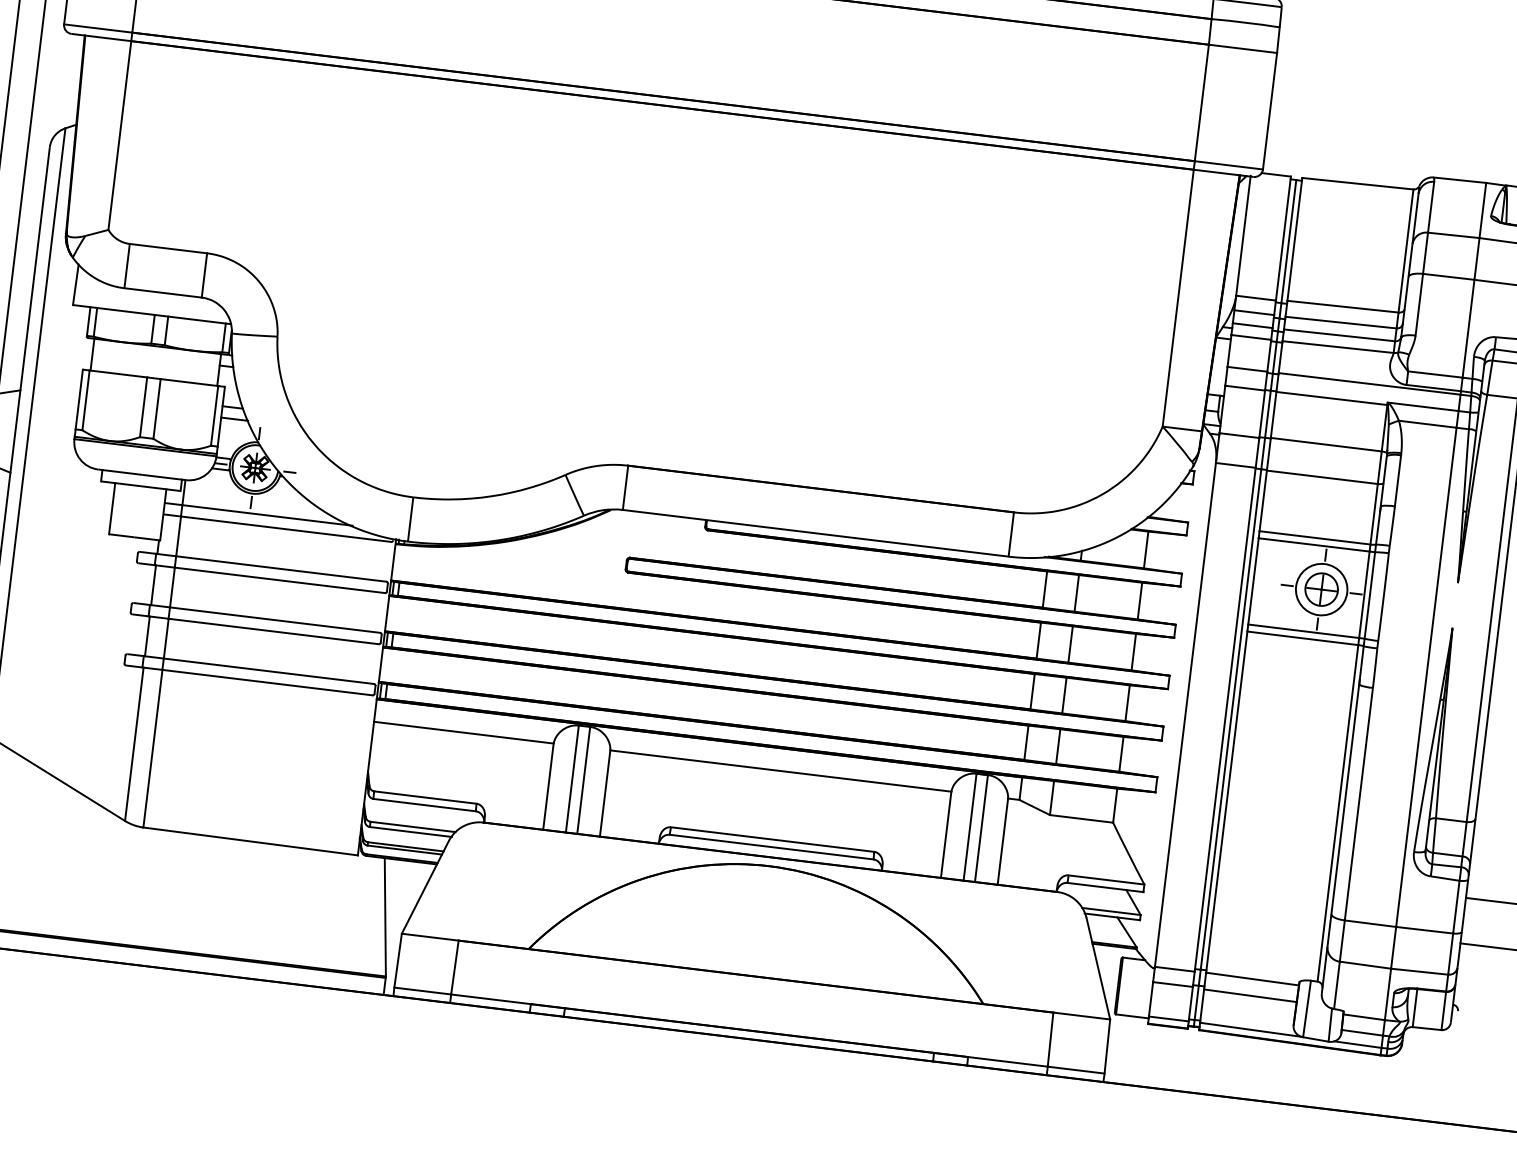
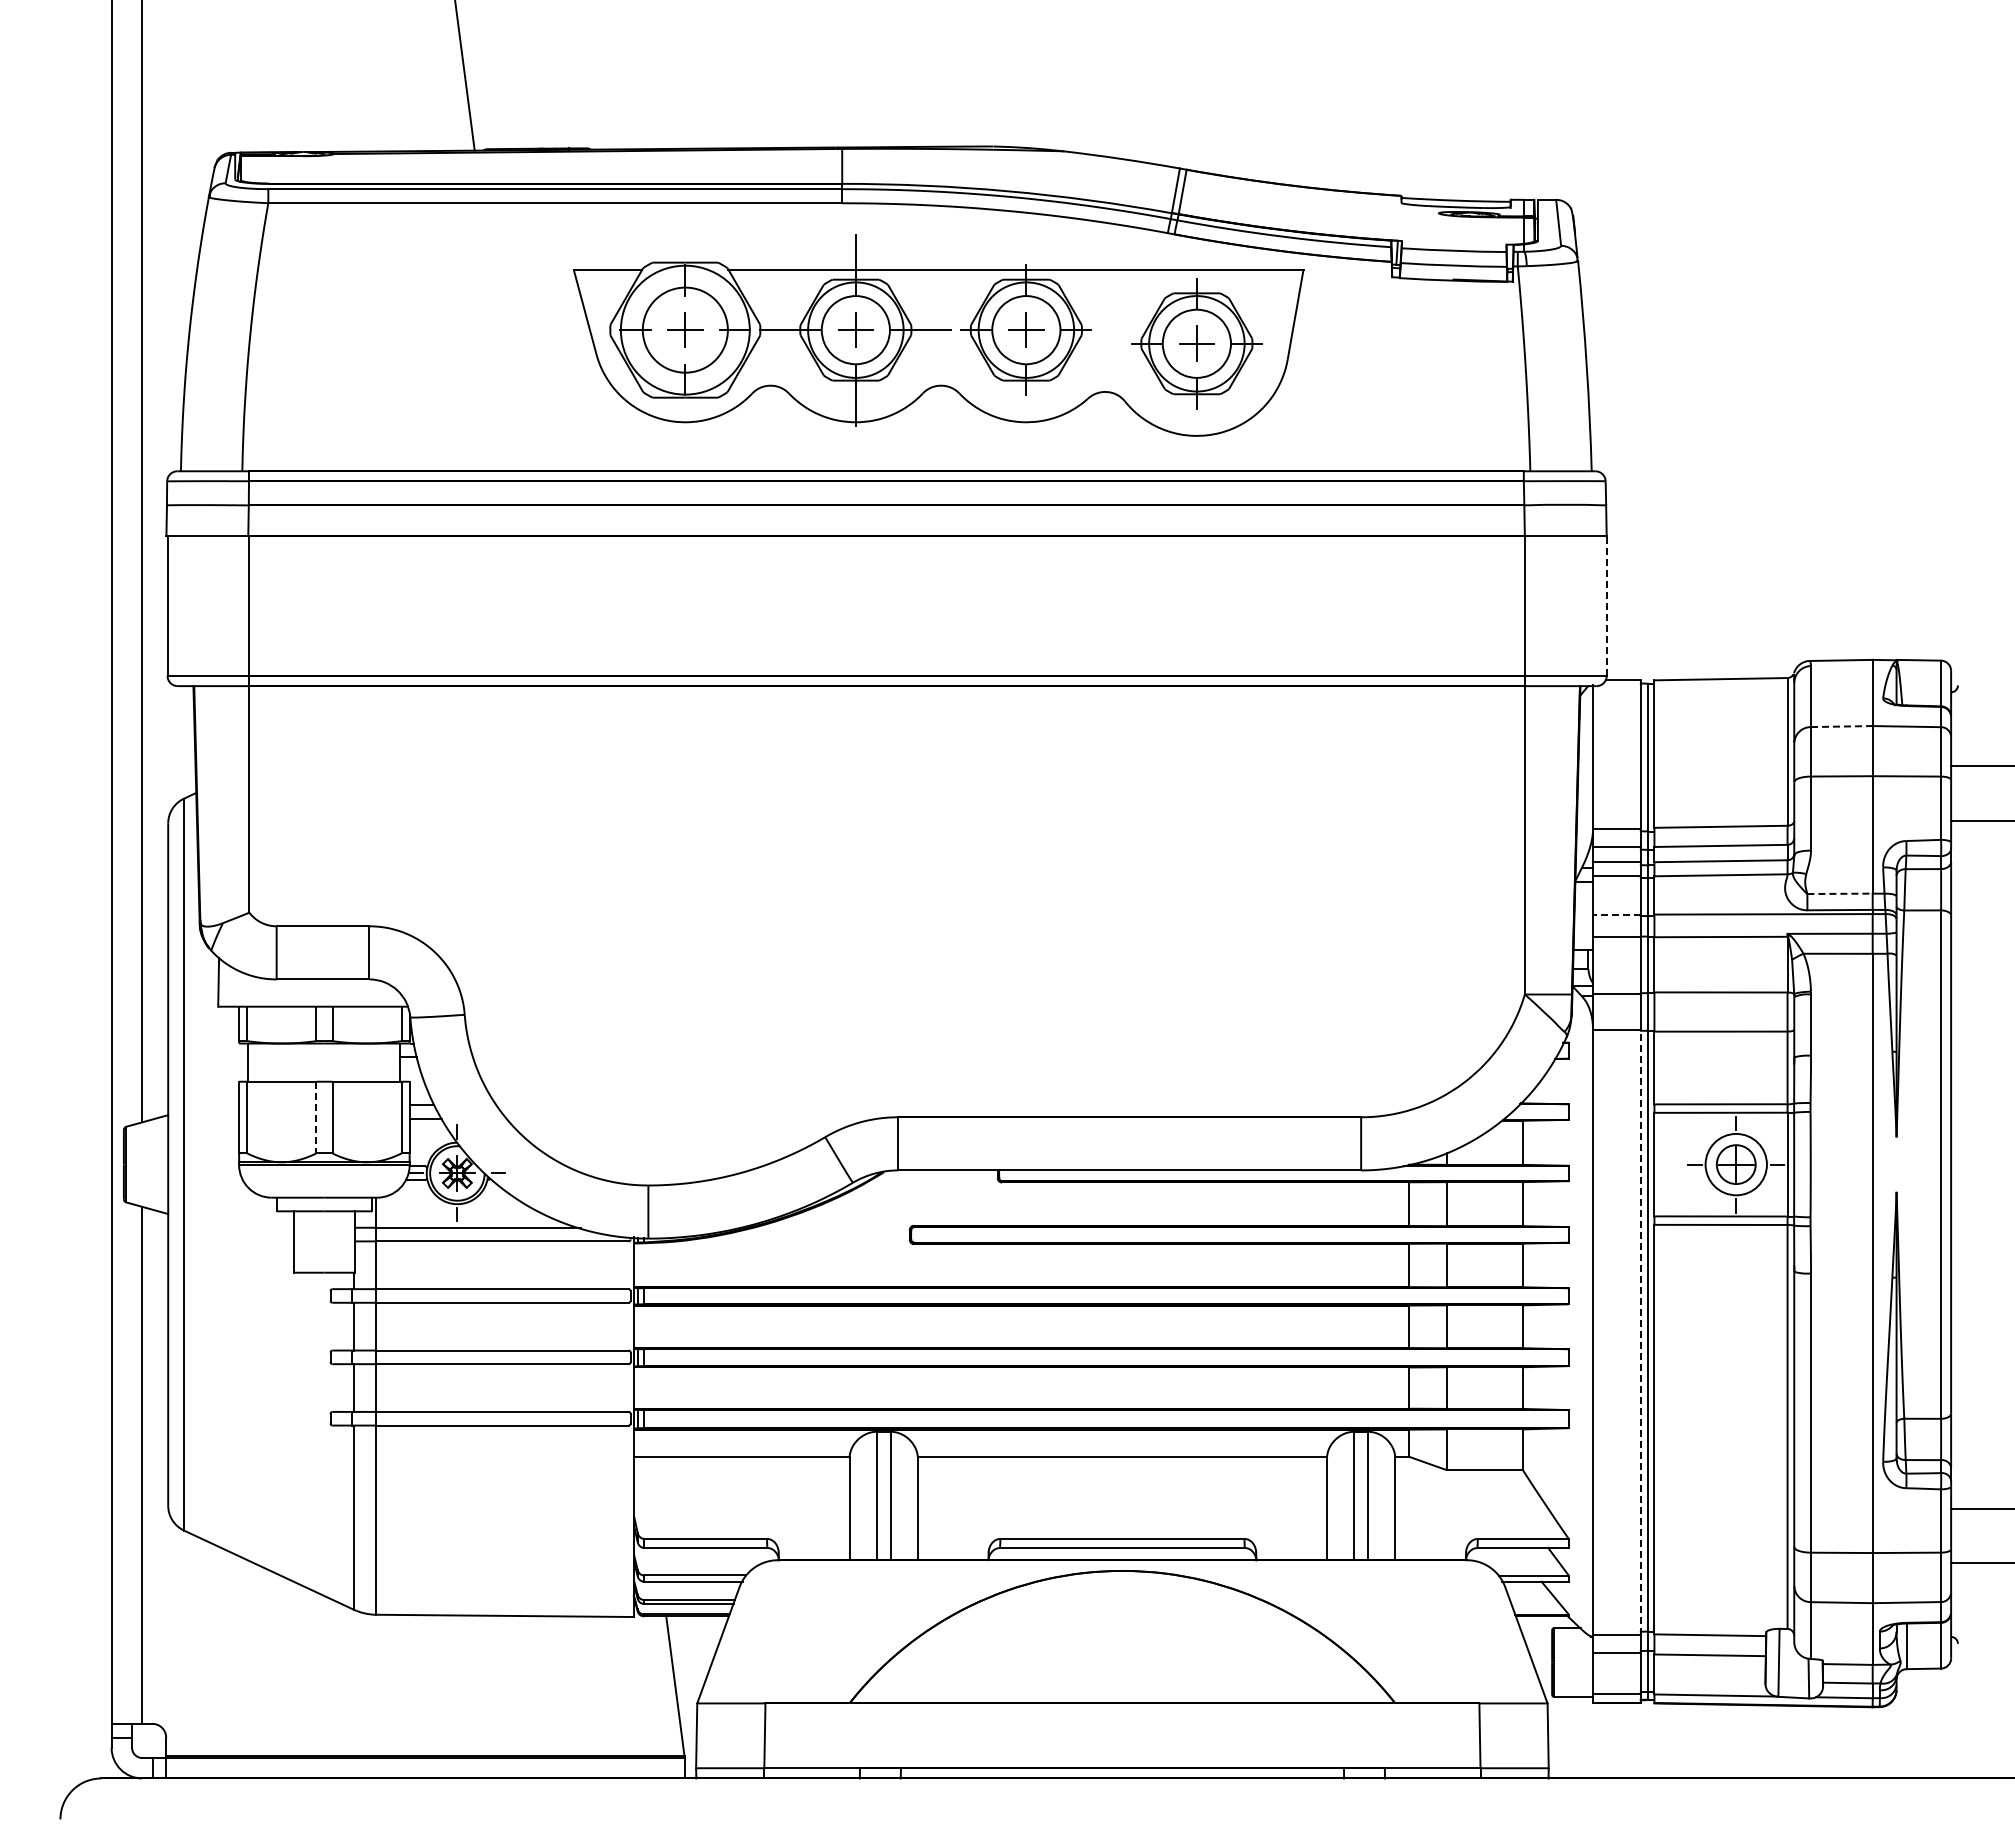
line: (1269, 111) -> (1606, 606), solid -> dashed
line: (1453, 235) -> (1841, 726), solid -> dashed
line: (1247, 369) -> (1616, 914), solid -> dashed
line: (1435, 374) -> (1840, 893), solid -> dashed
line: (143, 407) -> (316, 1117), solid -> dashed
line: (1225, 719) -> (1640, 1331), solid -> dashed

